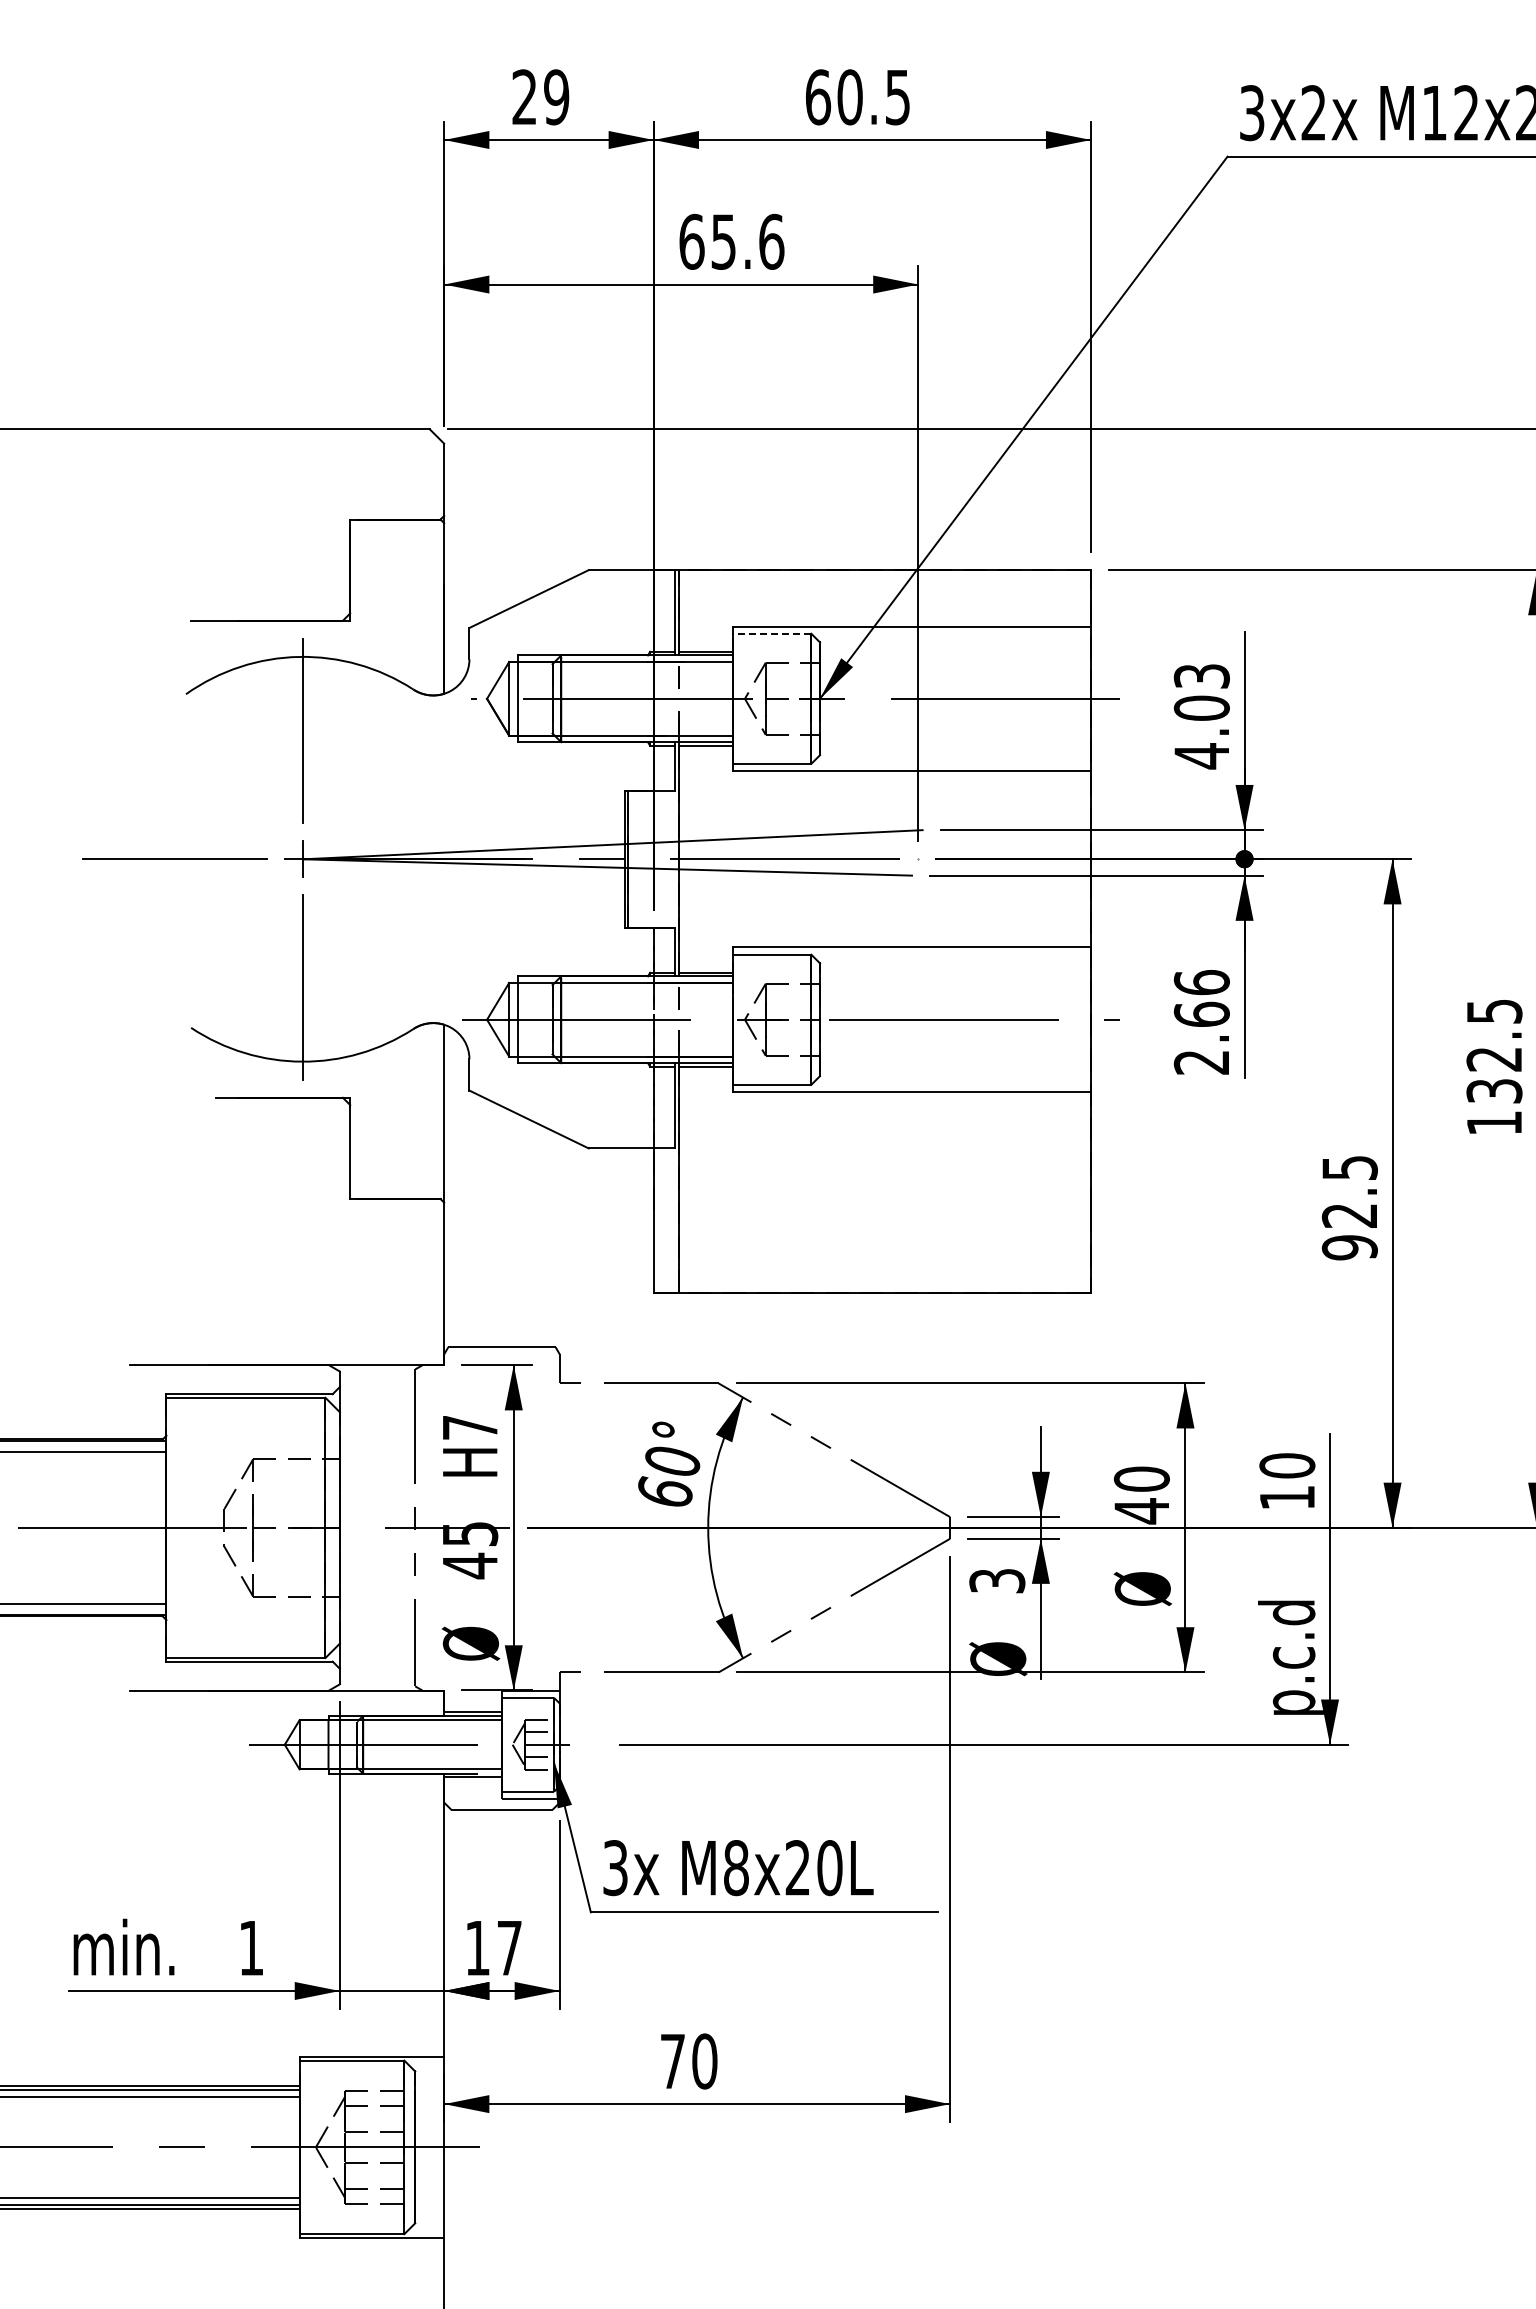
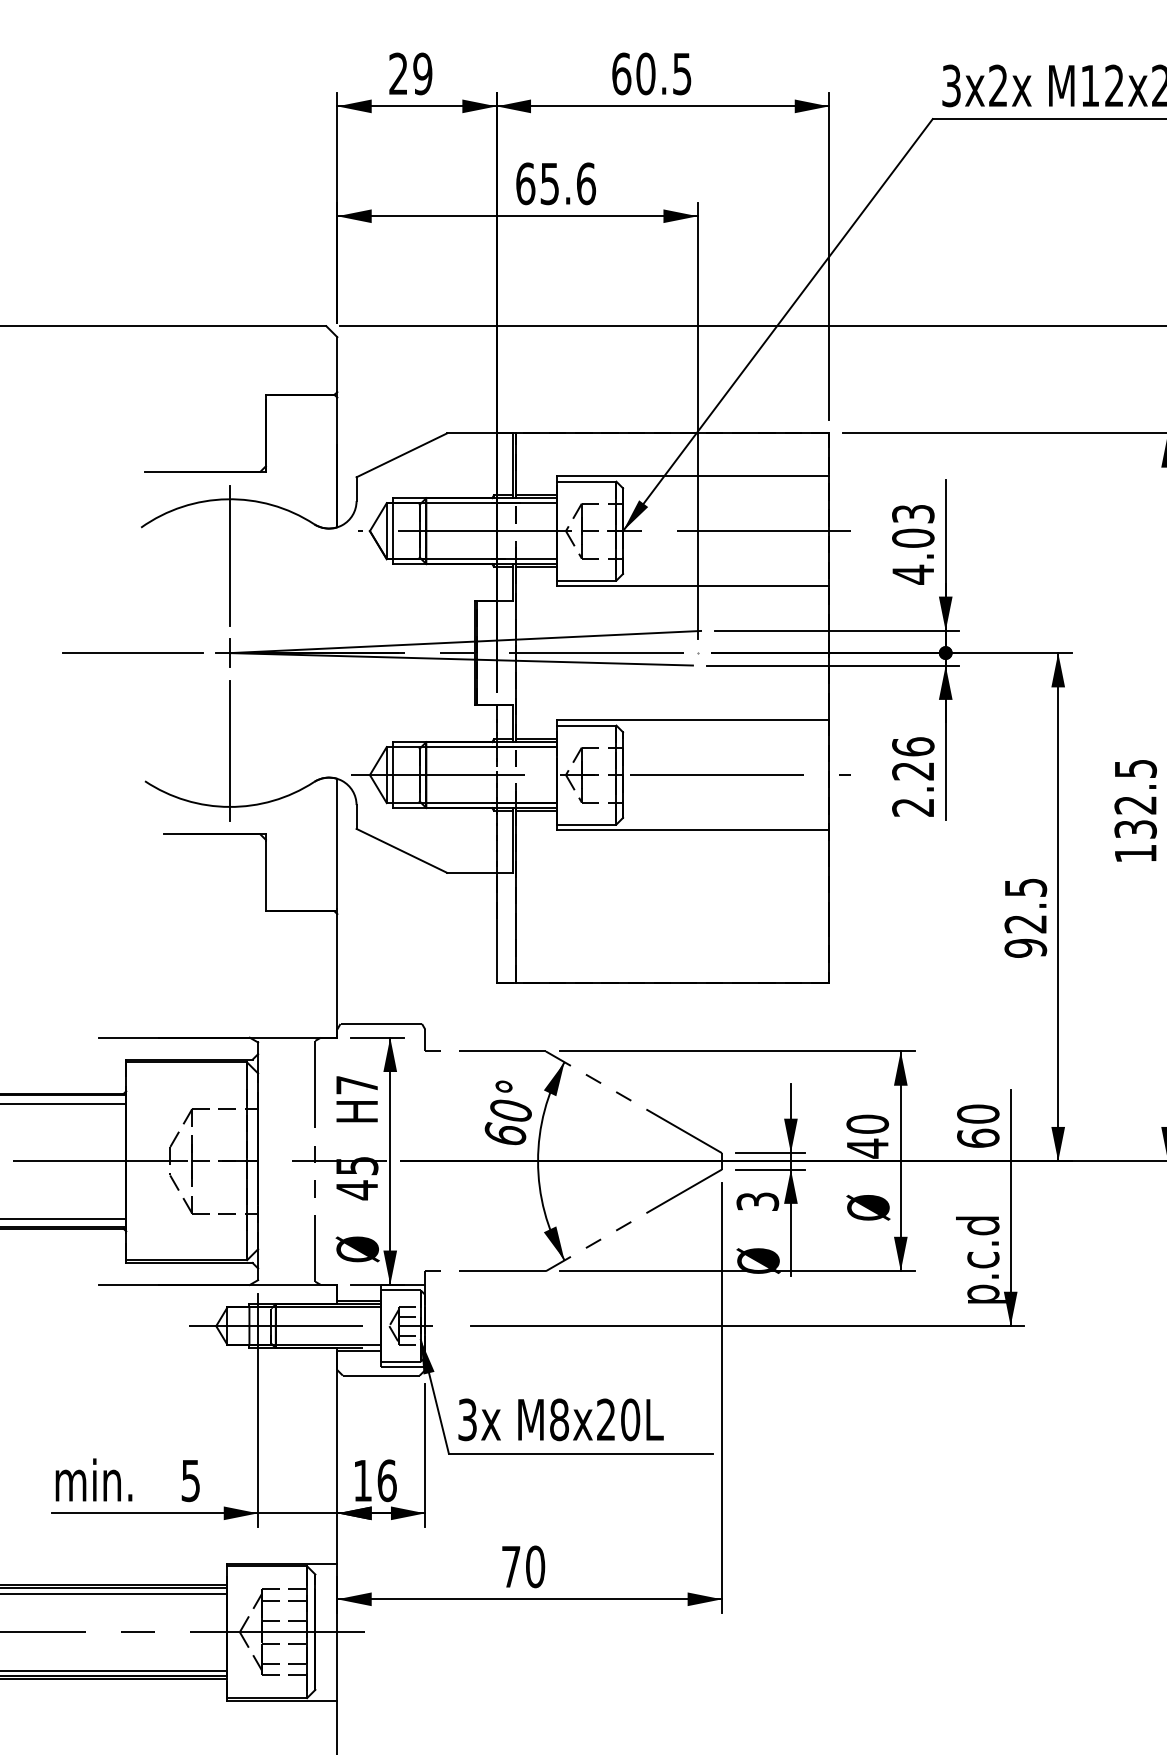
line: (771, 633) -> (586, 481), dashed -> solid
text: (1201, 1013) -> (913, 770), 2.66 -> 2.26
text: (1287, 1497) -> (978, 1138), 10 -> 60
text: (251, 1948) -> (190, 1481), 1 -> 5
text: (509, 1948) -> (387, 1481), 17 -> 16

